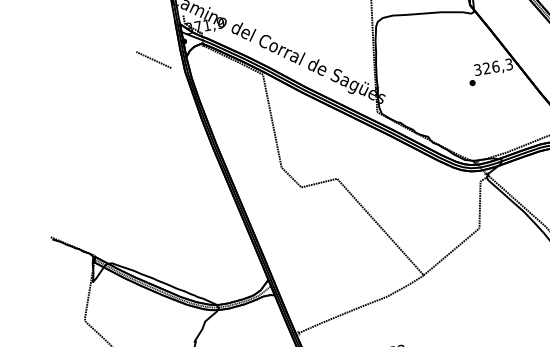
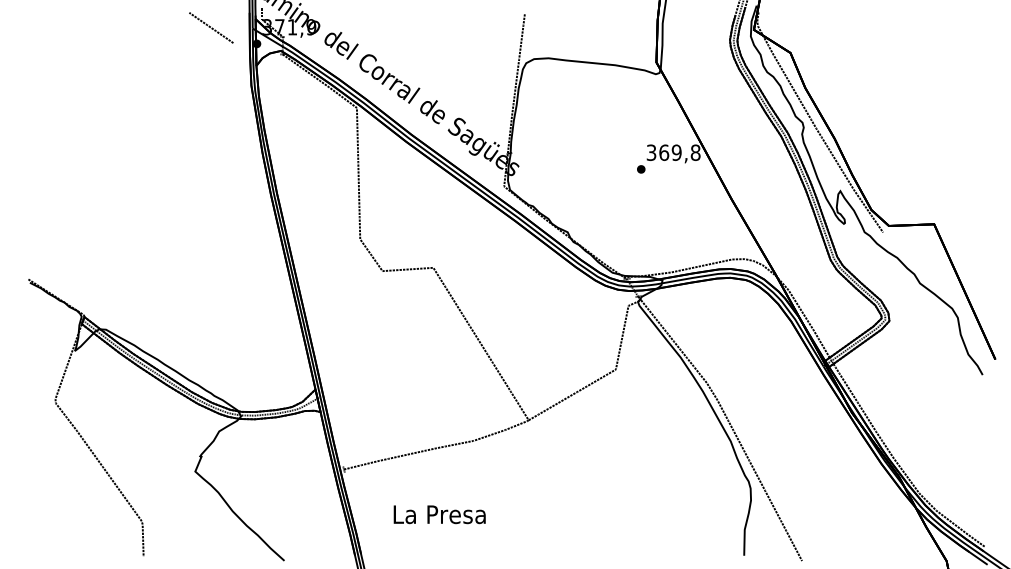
line: (153, 59) -> (210, 27), moved
text: (497, 66) -> (679, 152), 326,3 -> 369,8

